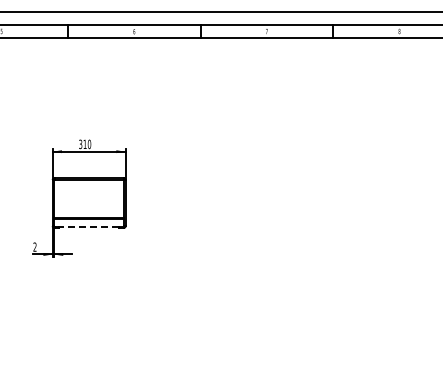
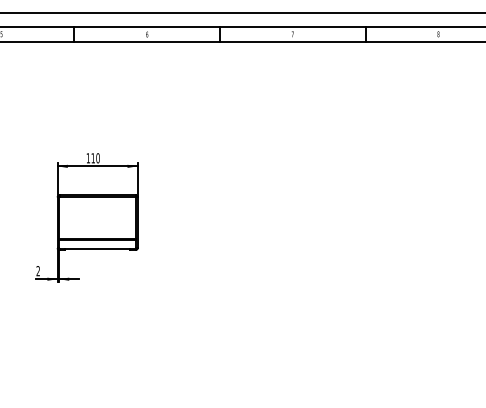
text: (80, 144) -> (88, 158), 310 -> 110
line: (89, 226) -> (98, 248), dashed -> solid

